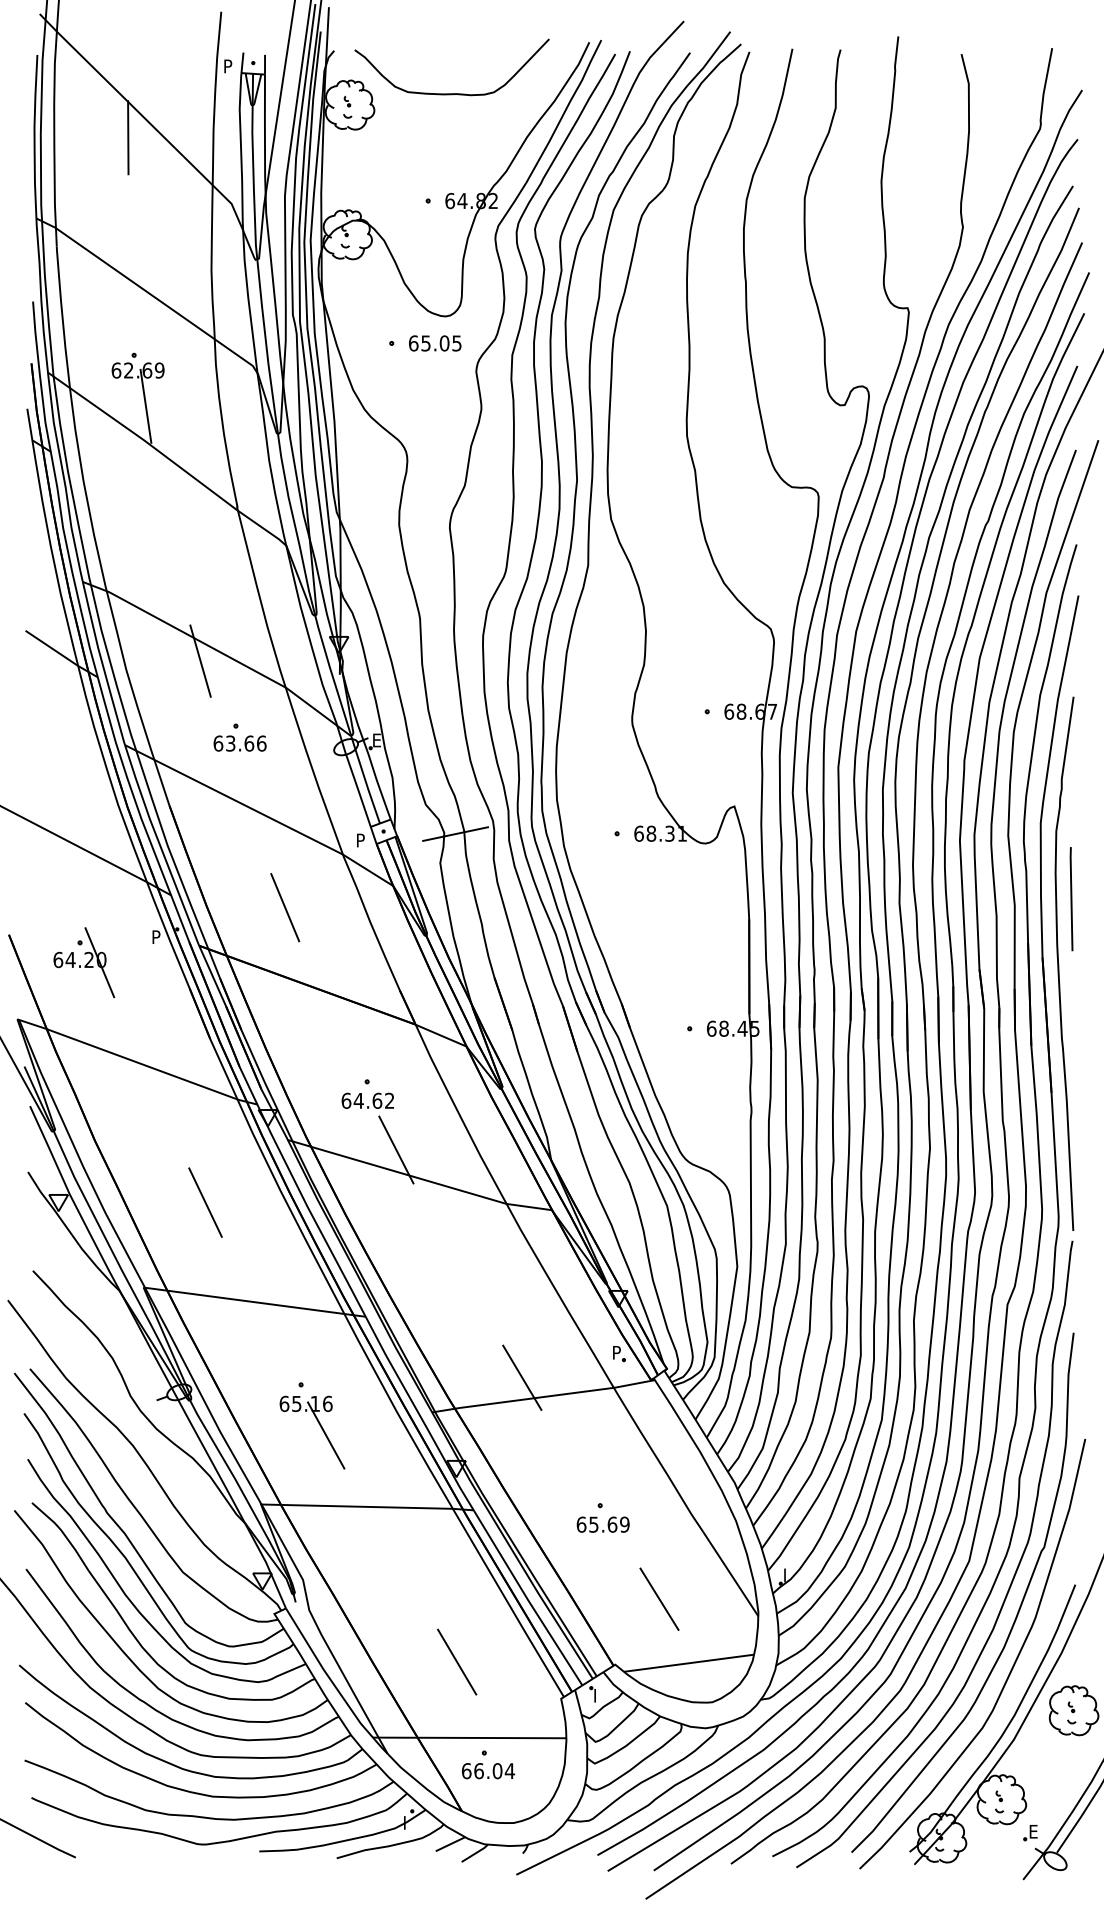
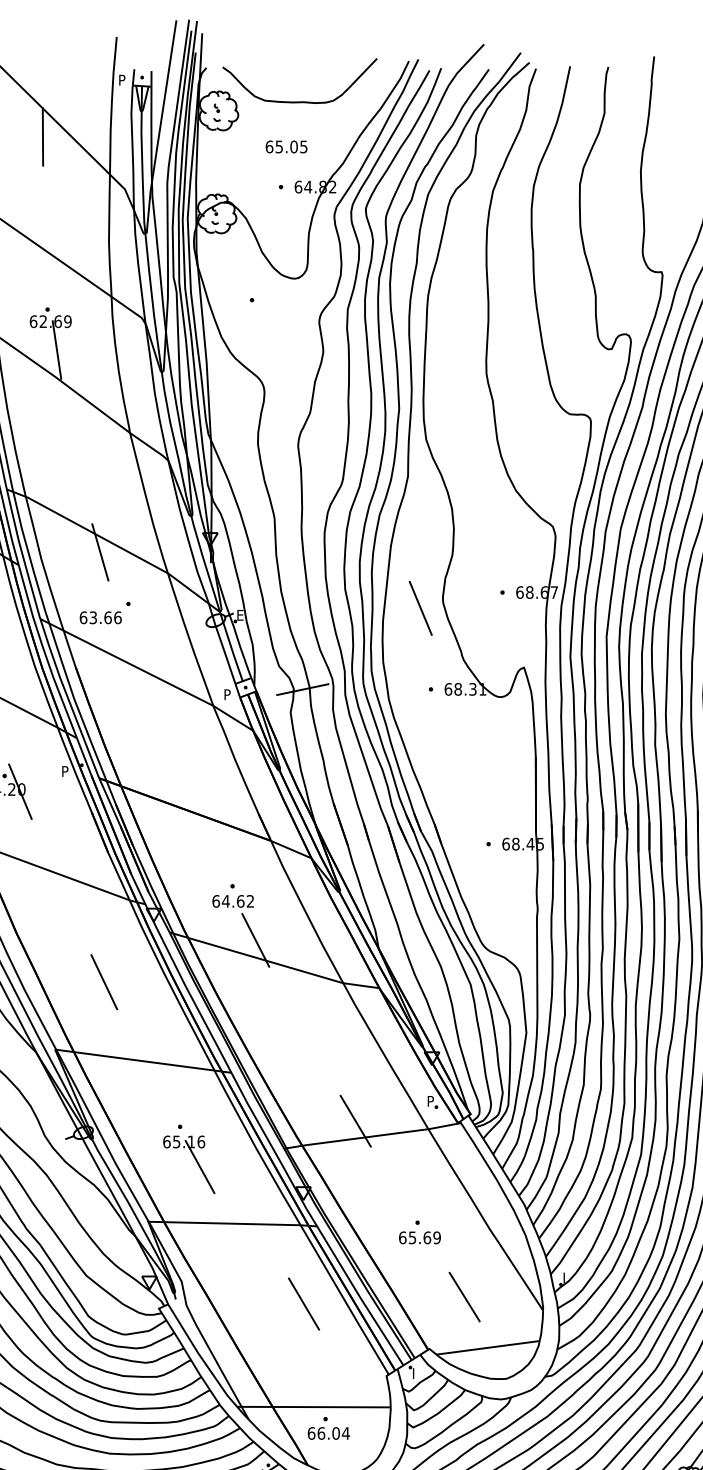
text: (435, 343) -> (286, 147), moved
text: (239, 743) -> (100, 617), moved
line: (285, 907) -> (420, 608), moved
line: (457, 1661) -> (304, 1303), moved

